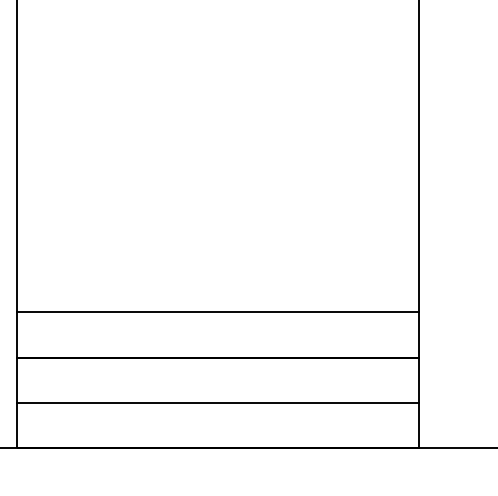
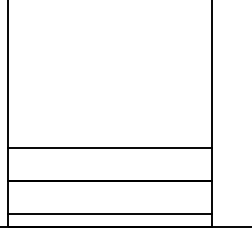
line: (218, 313) -> (110, 148), moved
line: (218, 402) -> (110, 213), moved

